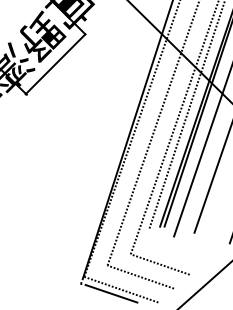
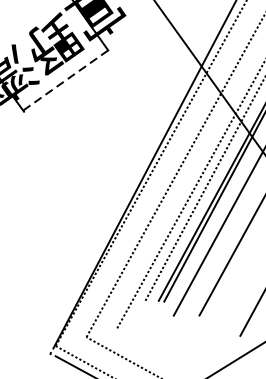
line: (55, 64) -> (65, 80), solid -> dashed
line: (159, 264) -> (150, 346), removed

